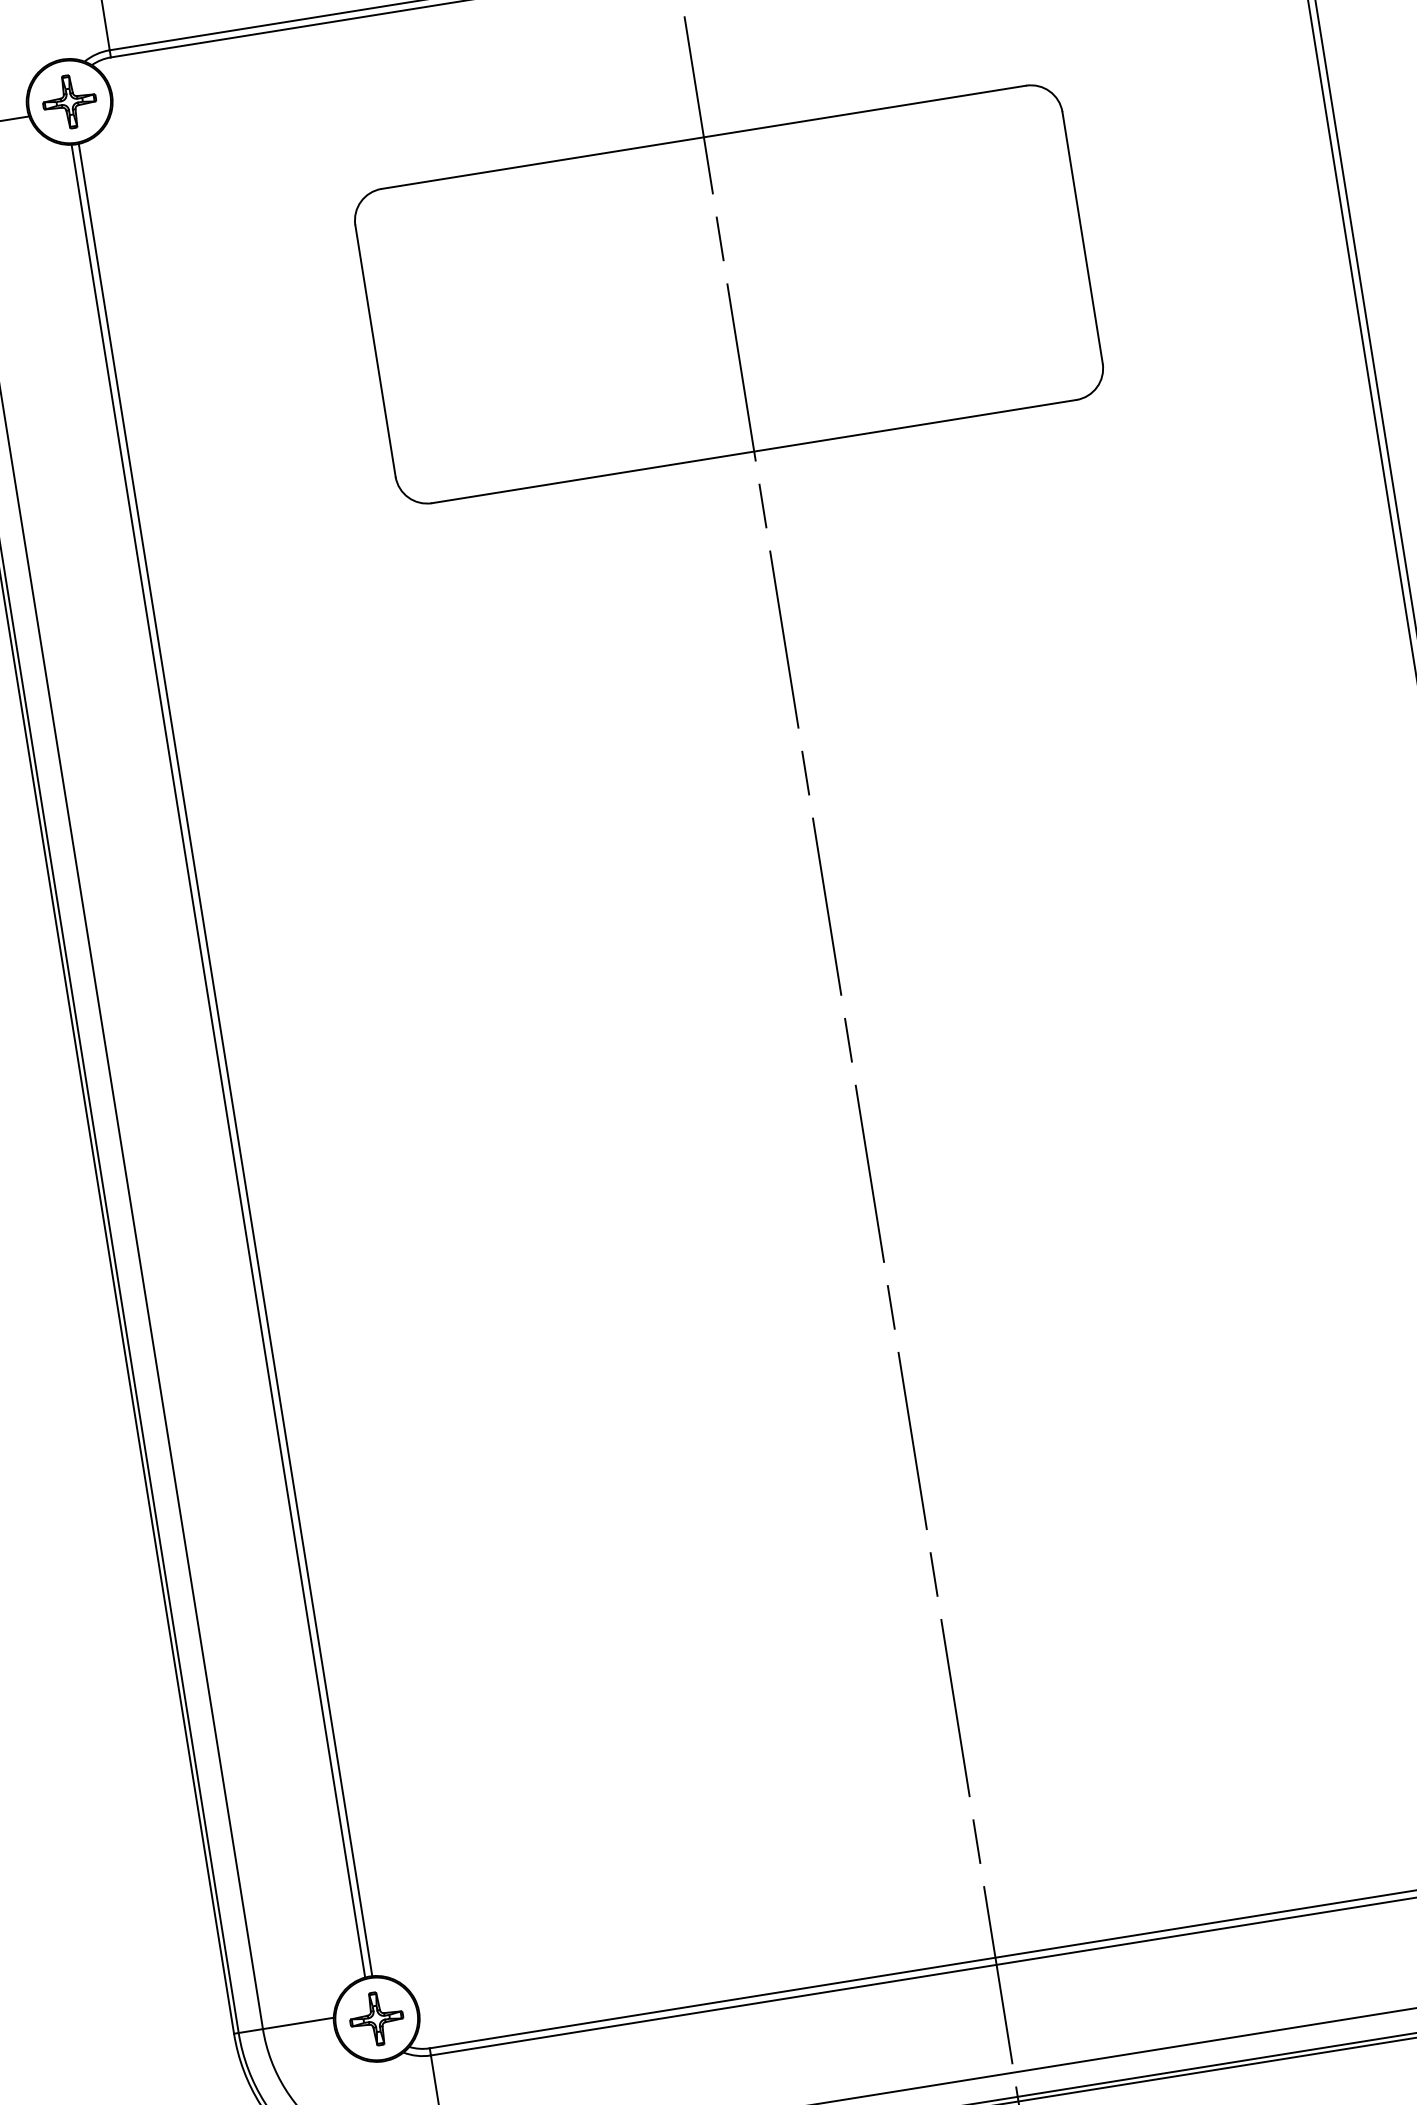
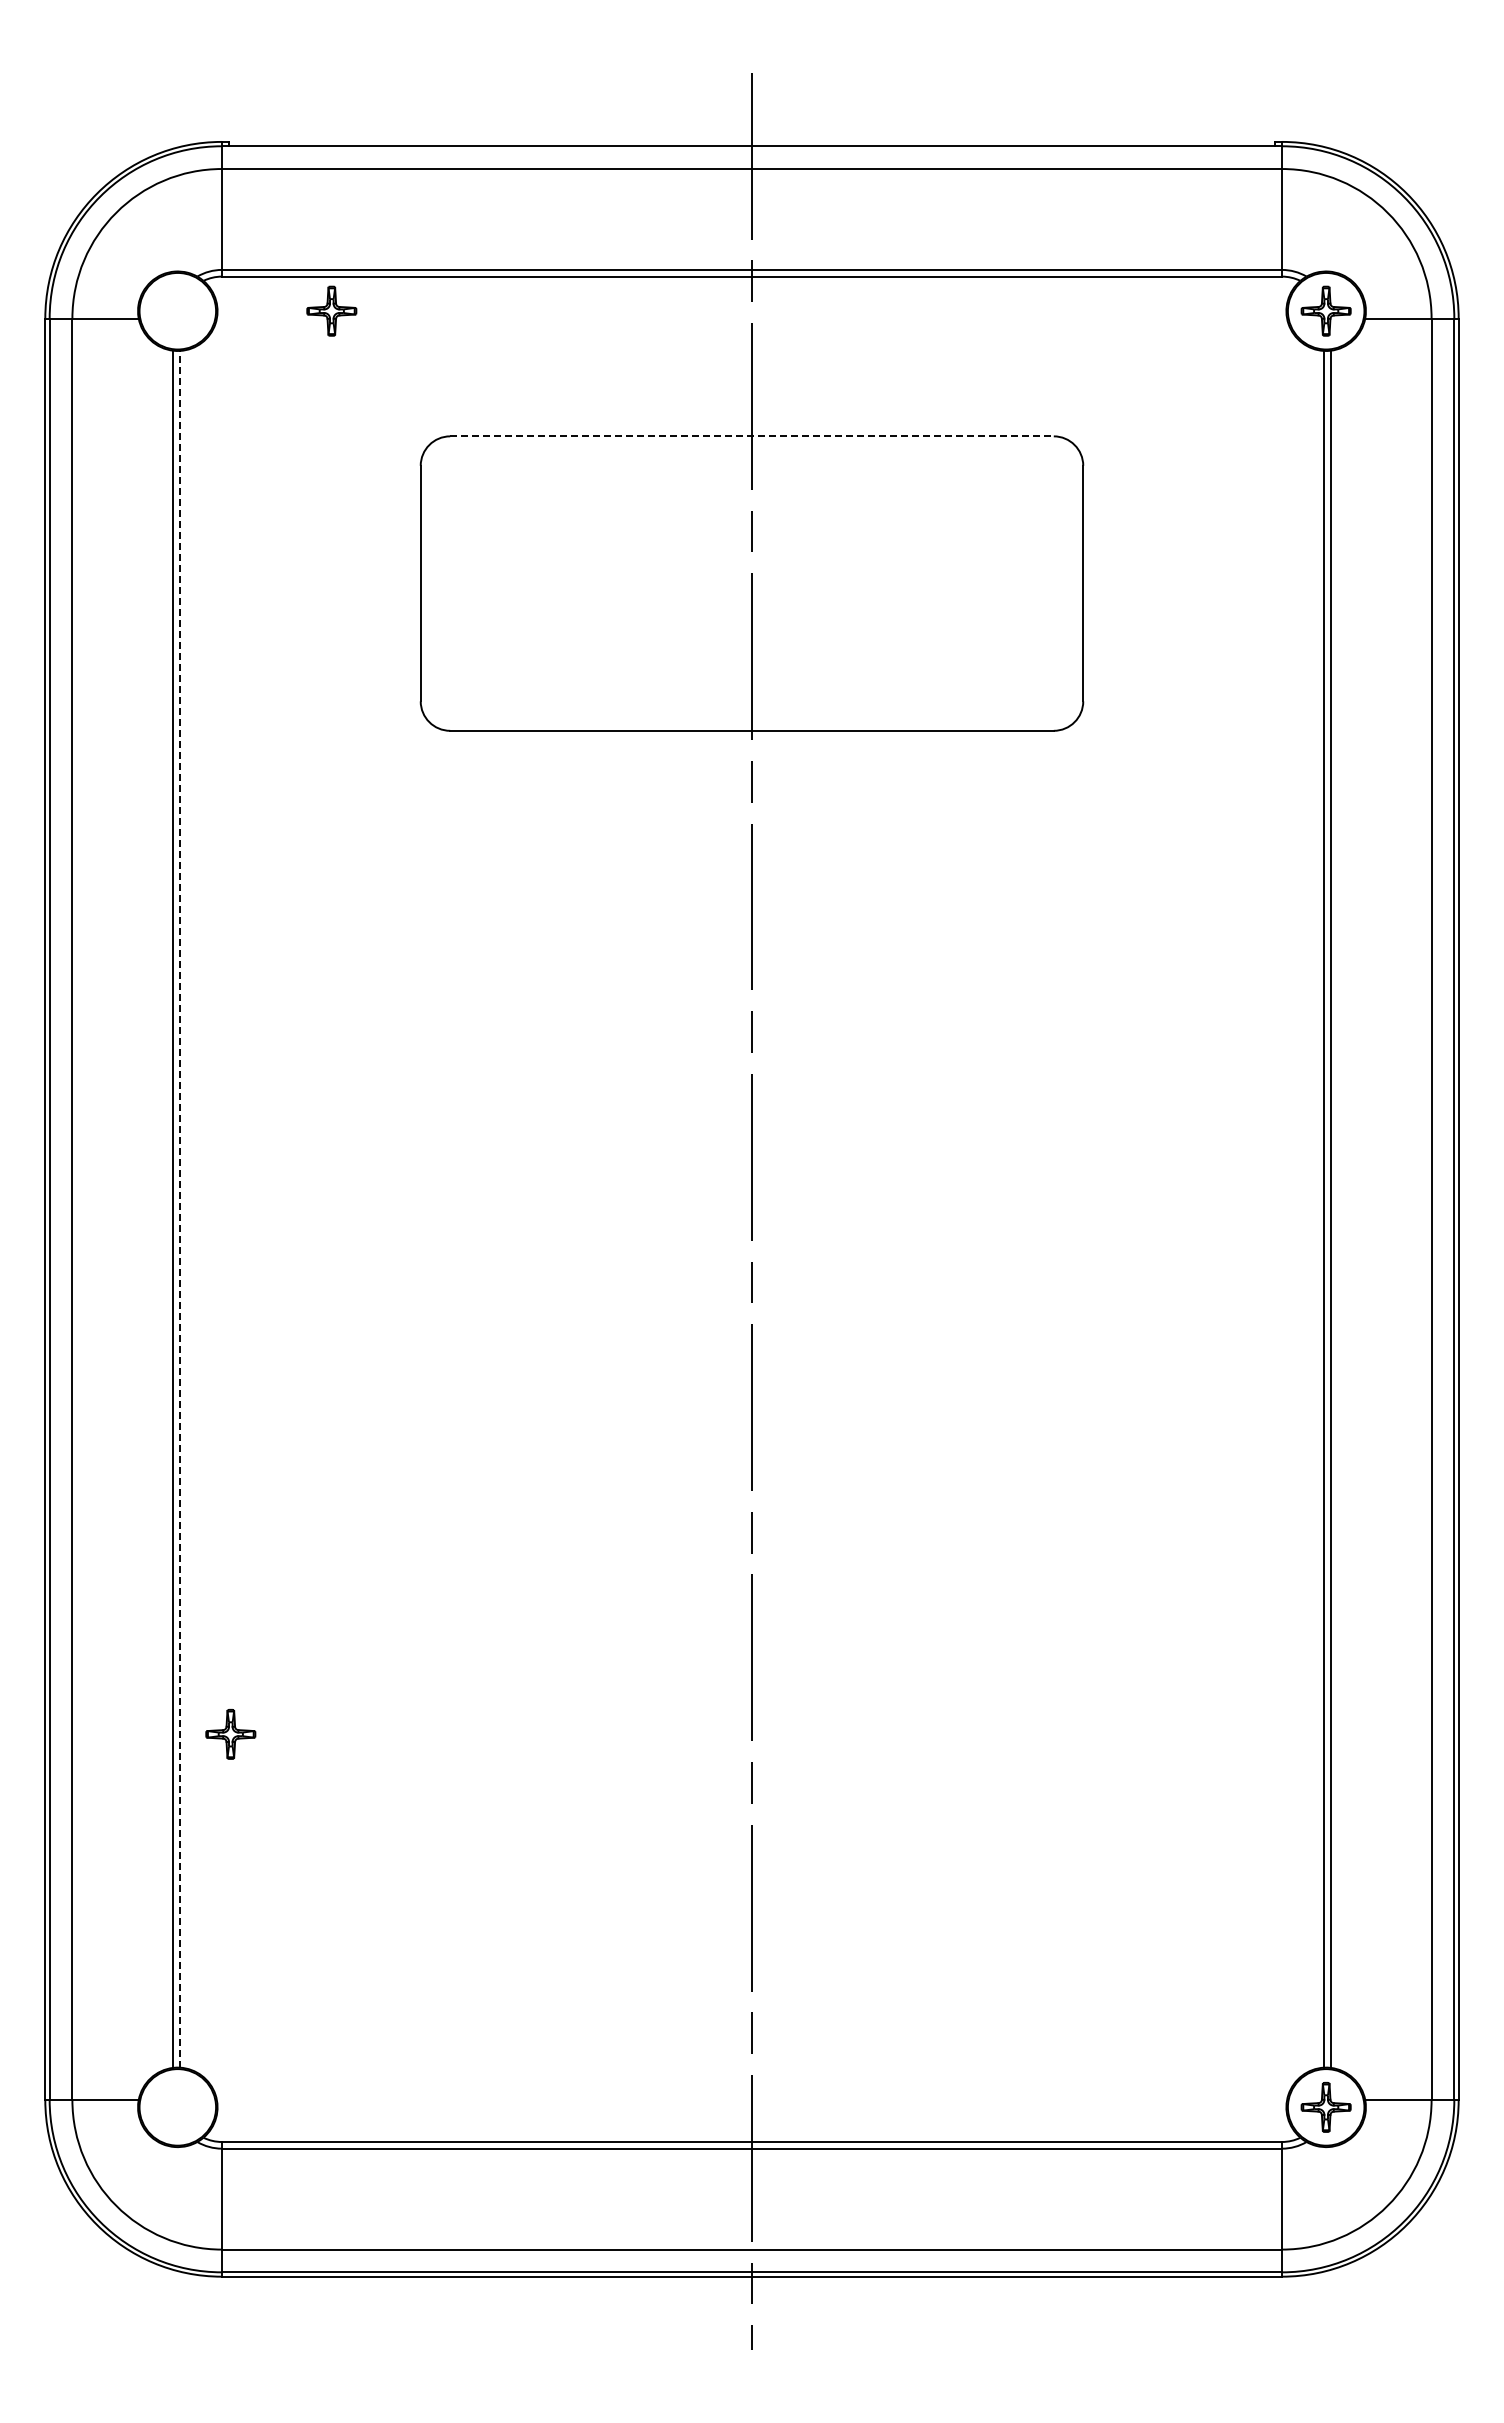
part: (69, 101) -> (331, 310), moved
line: (704, 137) -> (752, 436), solid -> dashed
line: (225, 1059) -> (180, 1208), solid -> dashed
part: (376, 2019) -> (230, 1734), moved

